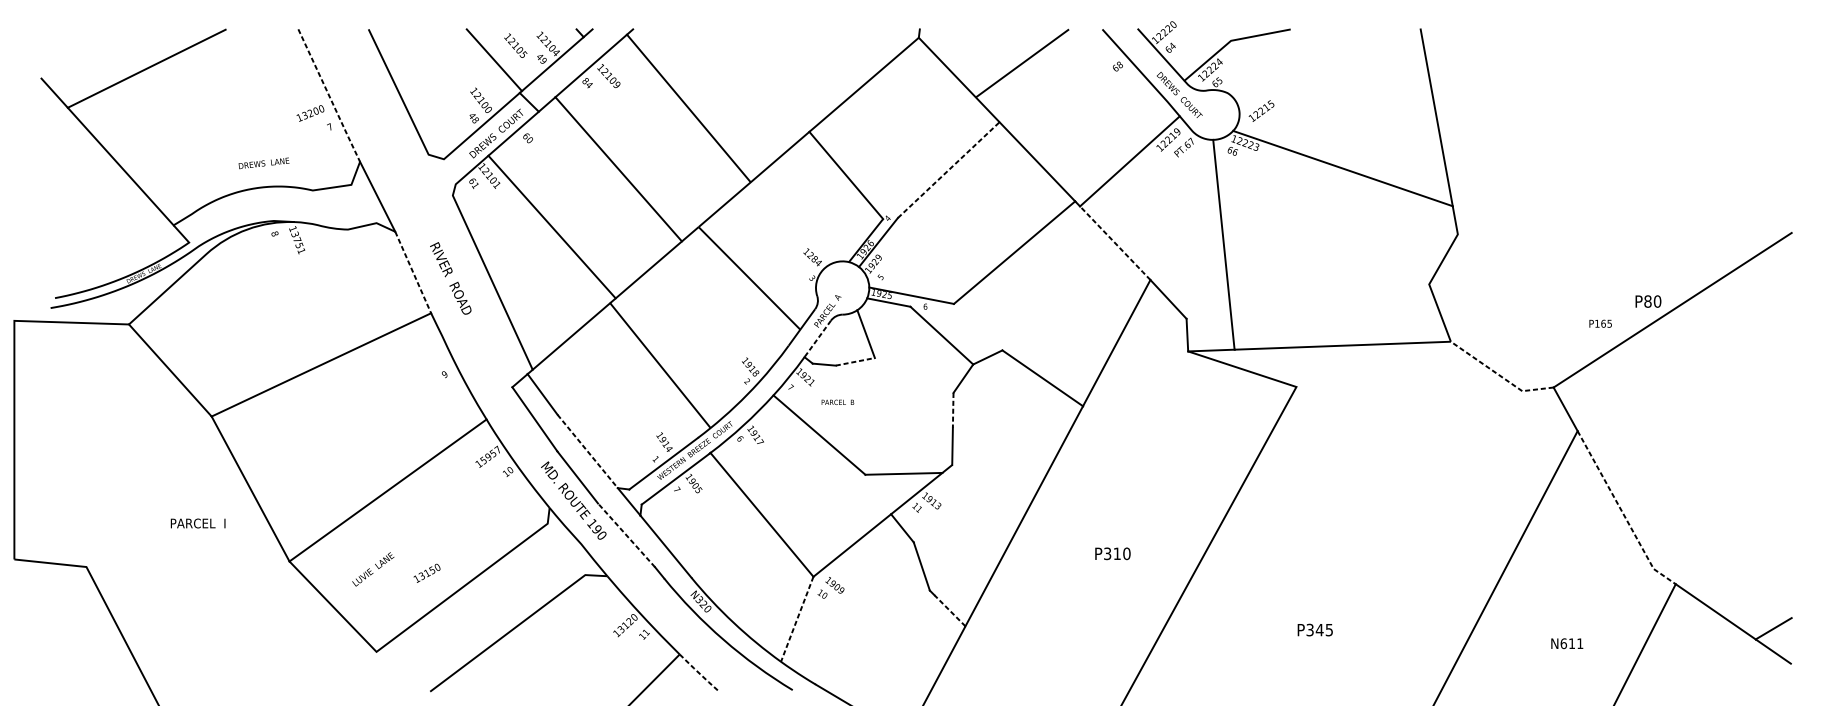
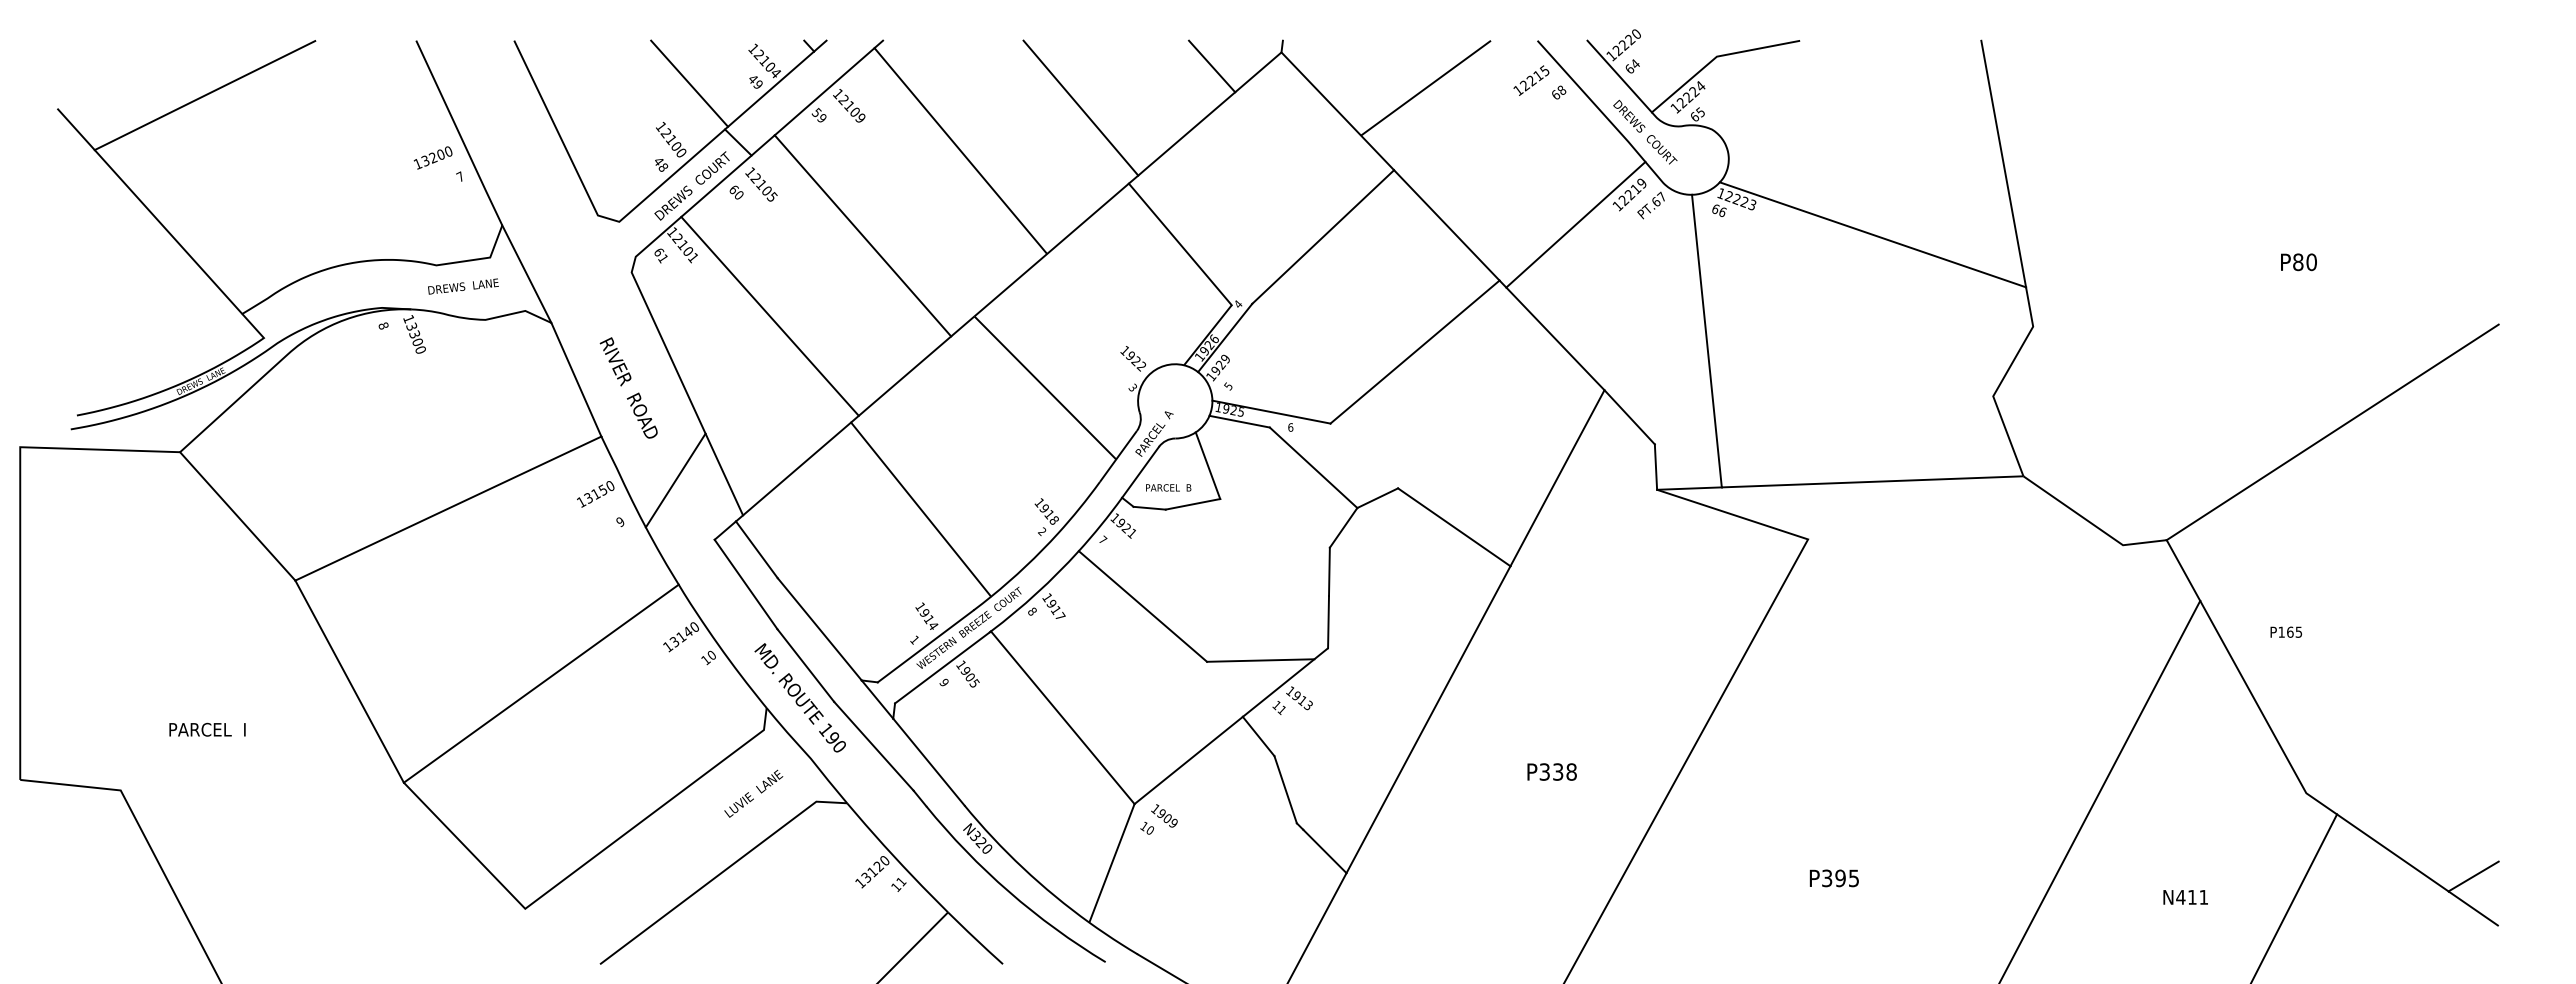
text: (515, 45) -> (761, 184), moved
line: (869, 47) -> (1212, 66), added
line: (774, 77) -> (1080, 107), added
text: (586, 82) -> (818, 114), 84 -> 59
line: (329, 95) -> (459, 133), dashed -> solid
text: (1261, 110) -> (1531, 80), moved
text: (264, 163) -> (463, 286), moved
line: (948, 169) -> (1323, 236), dashed -> solid
line: (1115, 243) -> (1555, 339), dashed -> solid
text: (299, 245) -> (417, 342), 13751 -> 13300
text: (814, 259) -> (1135, 361), 1284 -> 1922
line: (413, 273) -> (576, 380), dashed -> solid
text: (1648, 301) -> (2298, 262), moved
text: (1600, 323) -> (2285, 631), moved
line: (817, 339) -> (1140, 472), dashed -> solid
line: (484, 344) -> (675, 480), added
line: (855, 361) -> (1192, 504), dashed -> solid
line: (1499, 375) -> (2091, 523), dashed -> solid
text: (837, 402) -> (1168, 487), moved
line: (953, 410) -> (1329, 572), dashed -> solid
text: (740, 437) -> (1032, 610), 6 -> 8
line: (588, 451) -> (820, 629), dashed -> solid
text: (490, 453) -> (684, 632), 15957 -> 13140
text: (677, 489) -> (944, 682), 7 -> 9
line: (1622, 512) -> (2262, 714), dashed -> solid
text: (198, 523) -> (207, 729), moved
line: (626, 535) -> (873, 746), dashed -> solid
text: (1121, 553) -> (1564, 771), P310 -> P338
text: (373, 569) -> (753, 793), moved
text: (426, 573) -> (595, 494), moved
line: (949, 610) -> (1324, 851), dashed -> solid
line: (796, 620) -> (1111, 865), dashed -> solid
text: (1319, 630) -> (1840, 878), P345 -> P395
text: (1563, 643) -> (2180, 896), N611 -> N411
line: (699, 673) -> (975, 938), dashed -> solid

